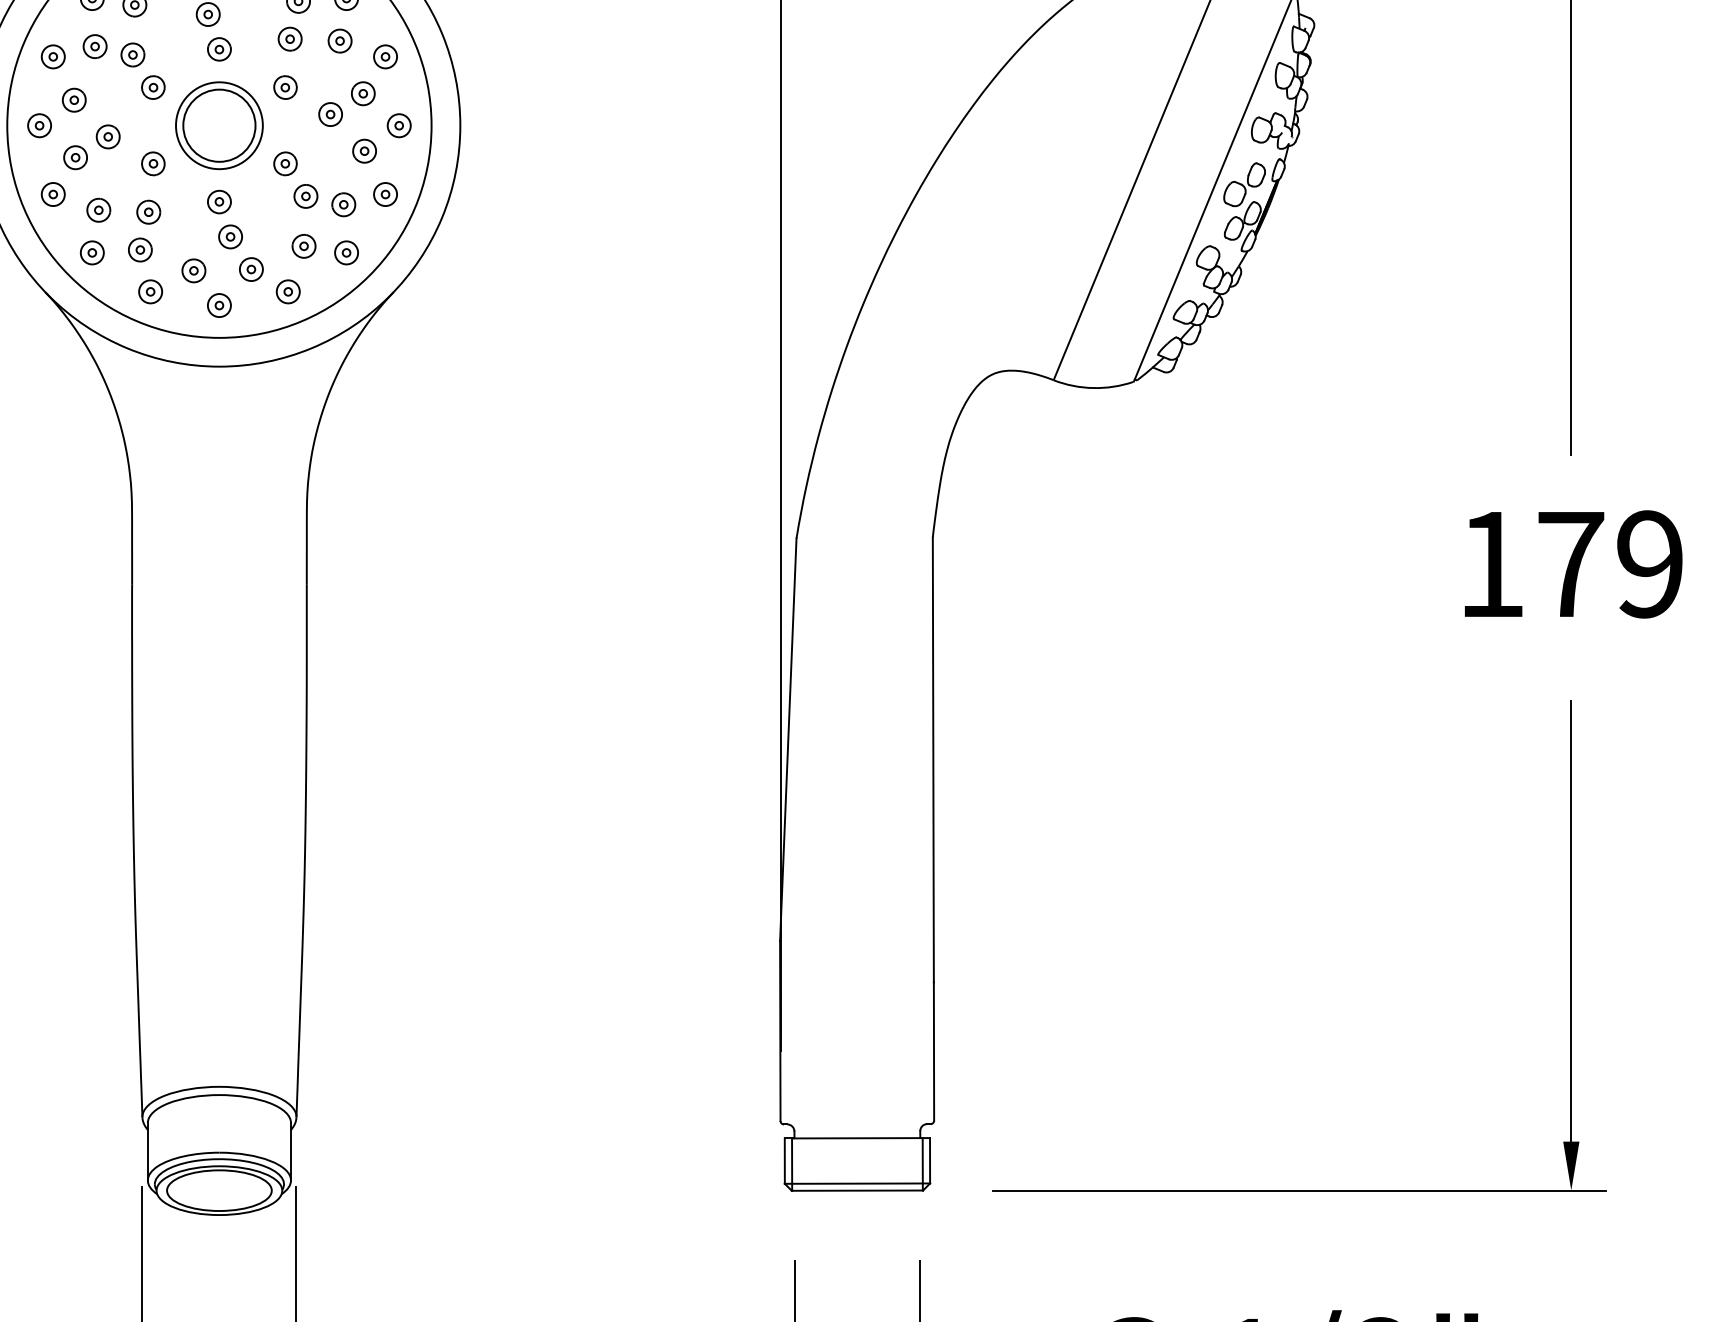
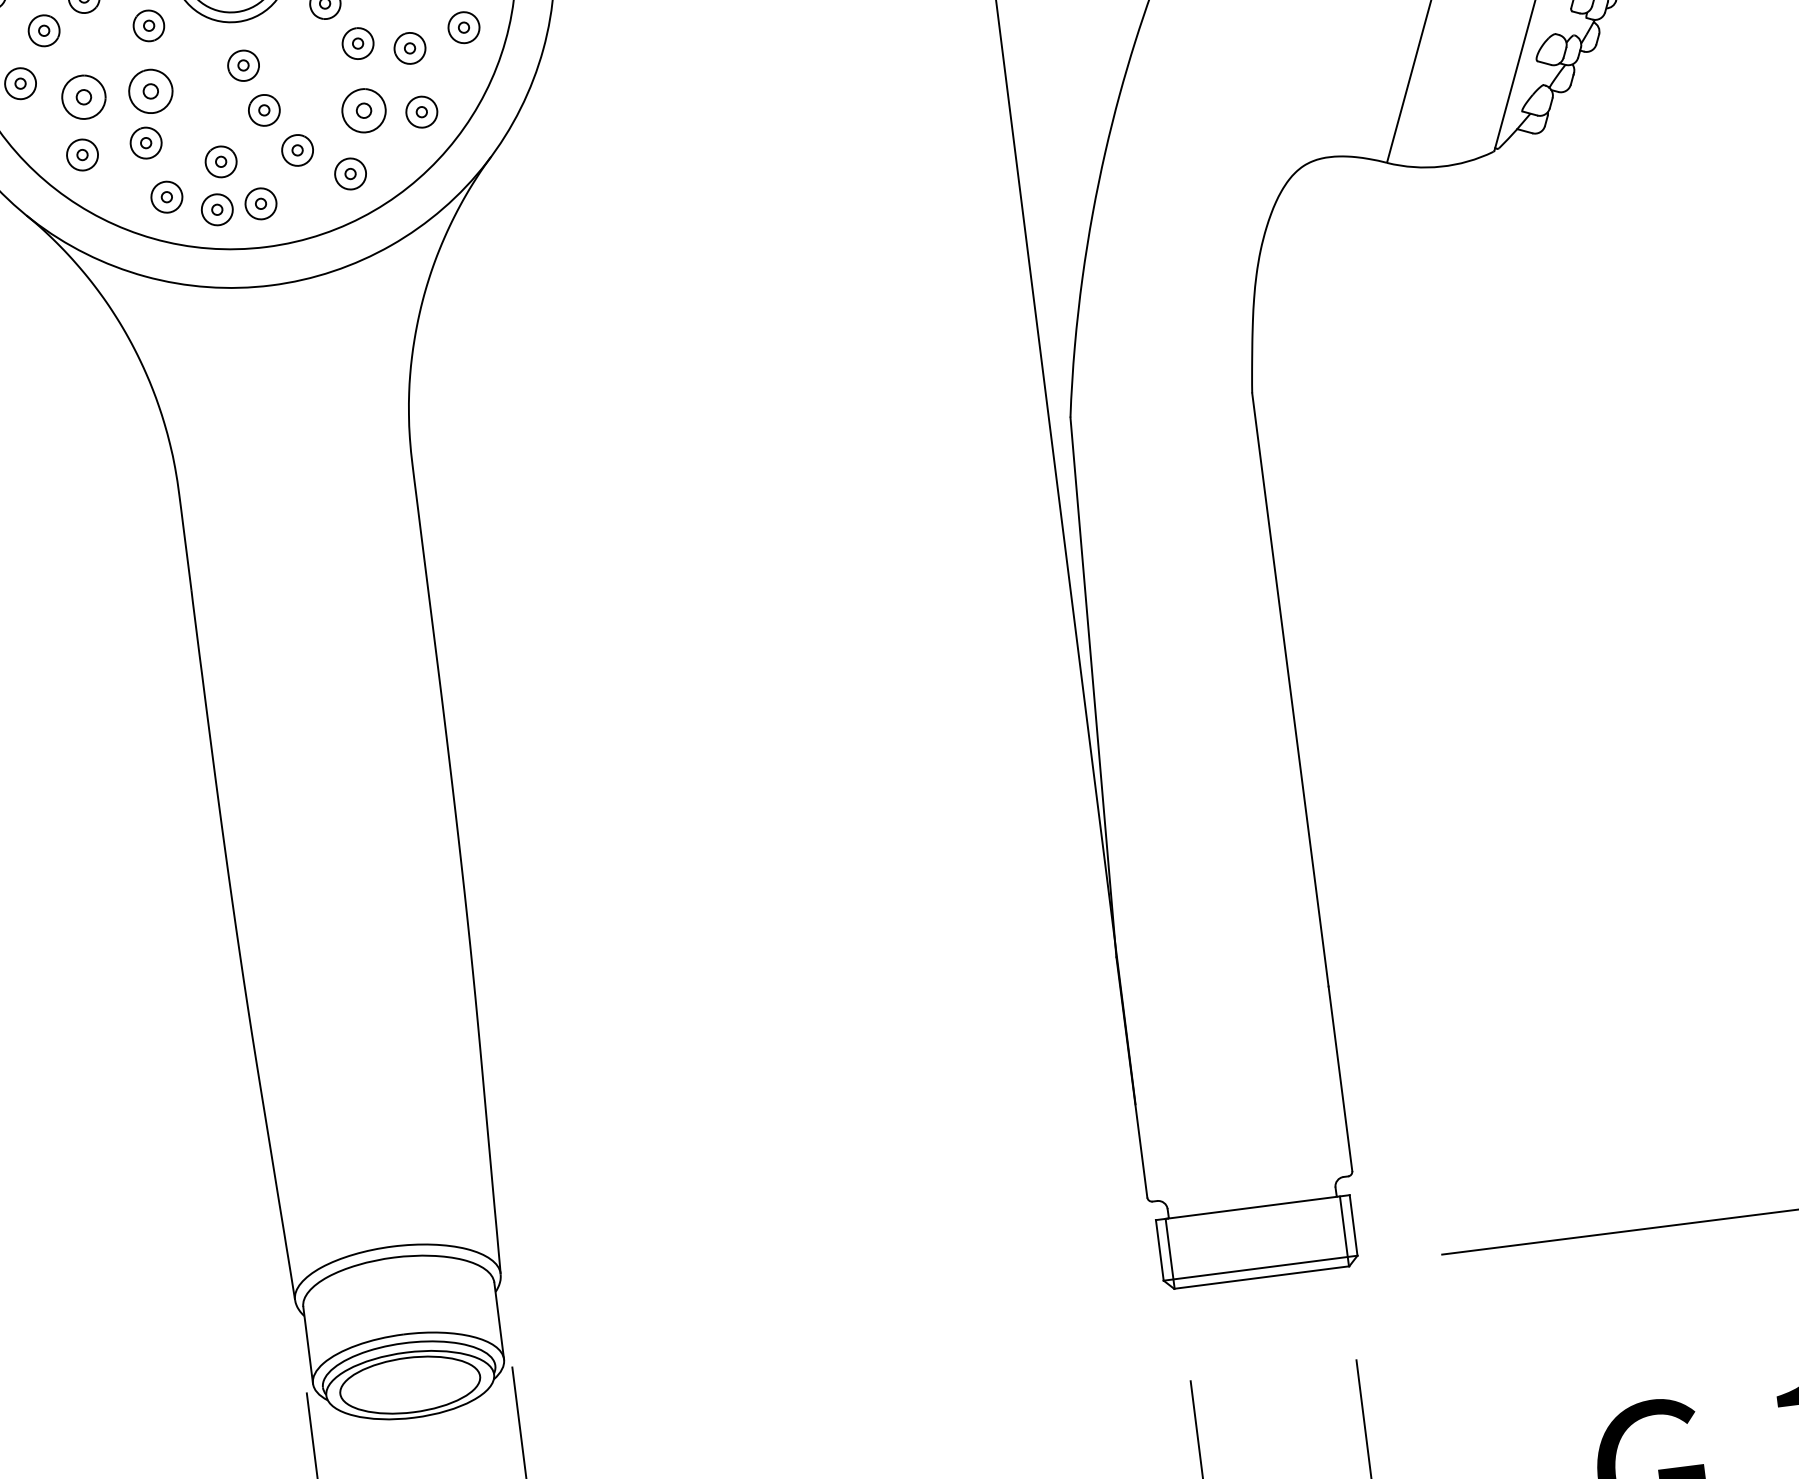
part: (98, 209) -> (83, 96), size x1.4
part: (148, 211) -> (150, 90), size x1.4
part: (303, 245) -> (363, 109), size x1.4
part: (186, 305) -> (217, 209), added

